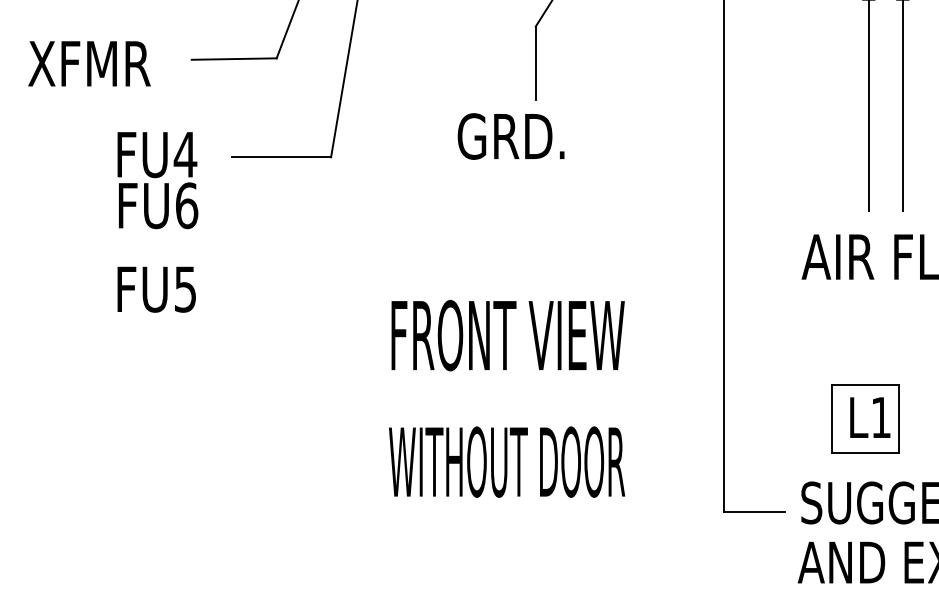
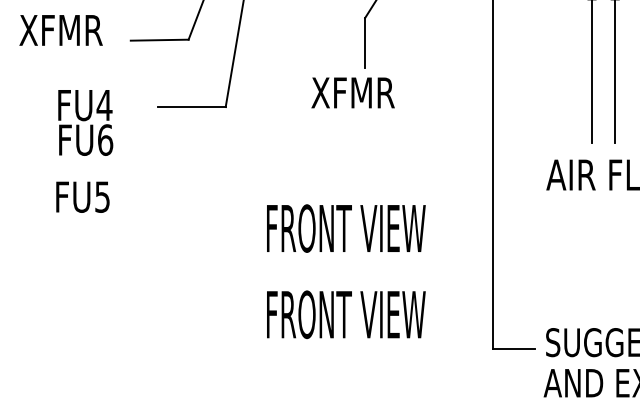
text: (88, 63) -> (60, 30), moved
text: (517, 135) -> (352, 92), GRD. -> XFMR
text: (157, 179) -> (85, 122), moved
text: (156, 288) -> (82, 196), moved
part: (865, 417) -> (589, 284), removed
text: (506, 461) -> (345, 314), WITHOUT DOOR -> FRONT VIEW

